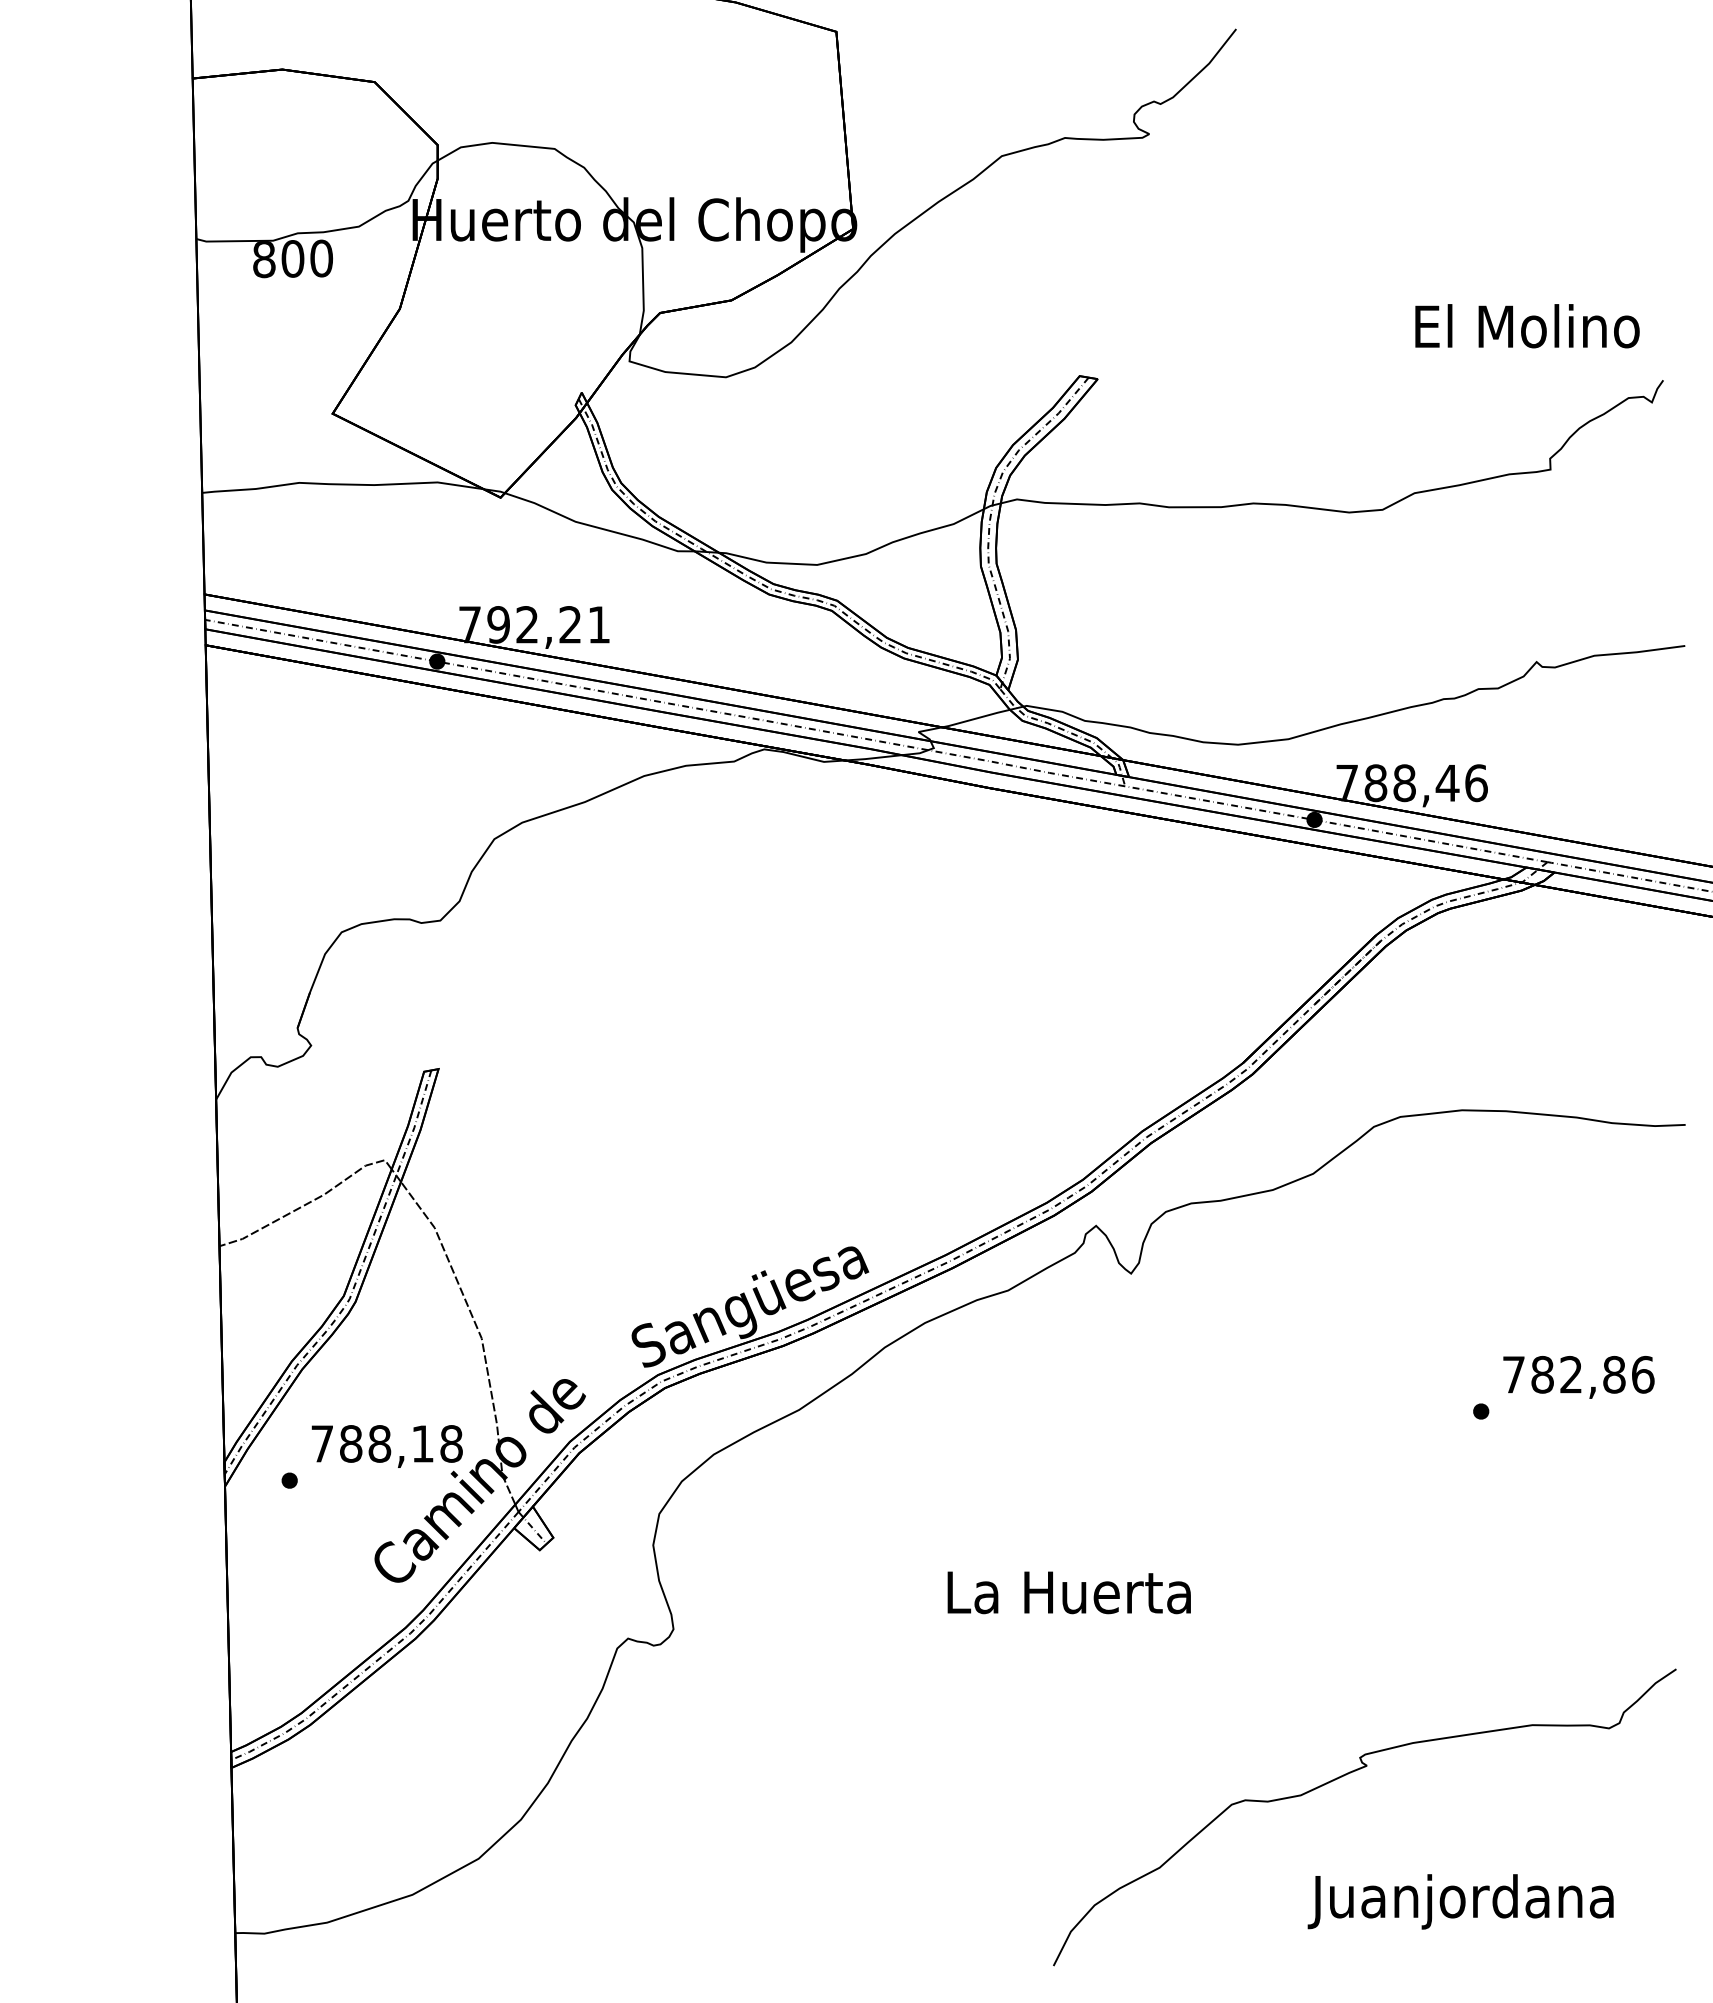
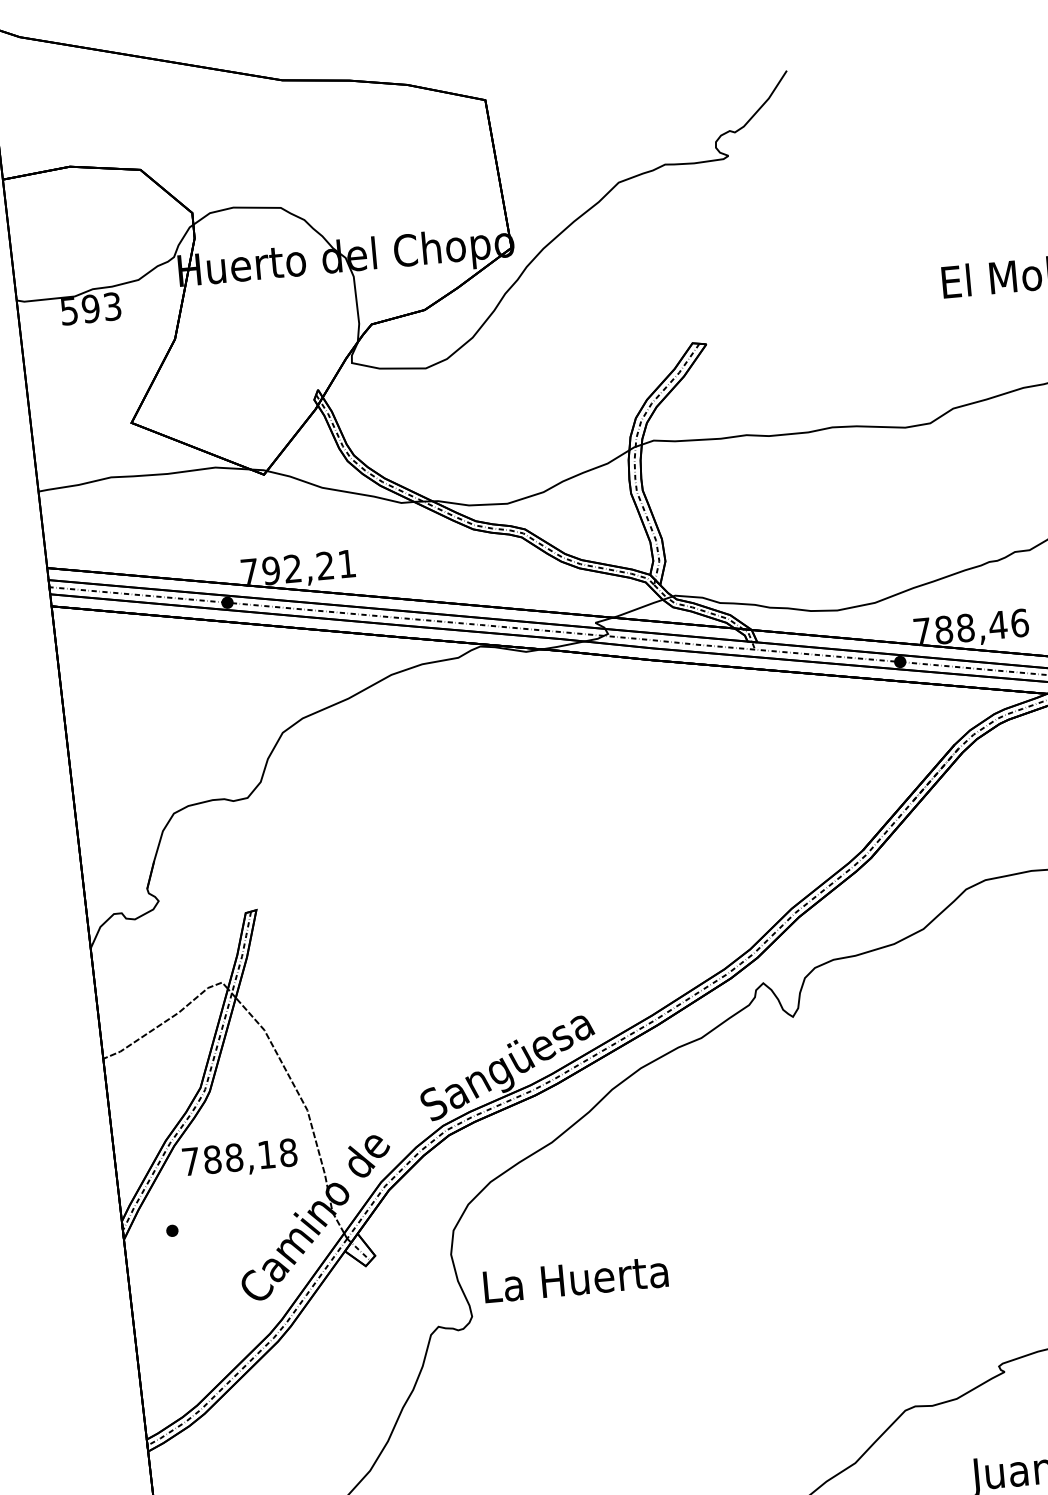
text: (293, 258) -> (91, 308), 800 -> 593
text: (386, 1446) -> (239, 1159), moved
text: (1068, 1592) -> (575, 1279), moved

